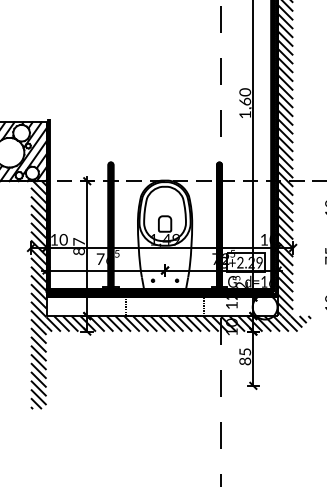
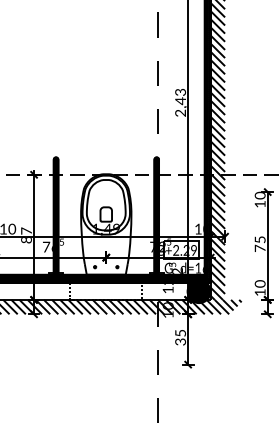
text: (245, 103) -> (180, 102), 1,60 -> 2,43
fill: (264, 306) -> (198, 291), added
text: (245, 361) -> (180, 342), 85 -> 35

